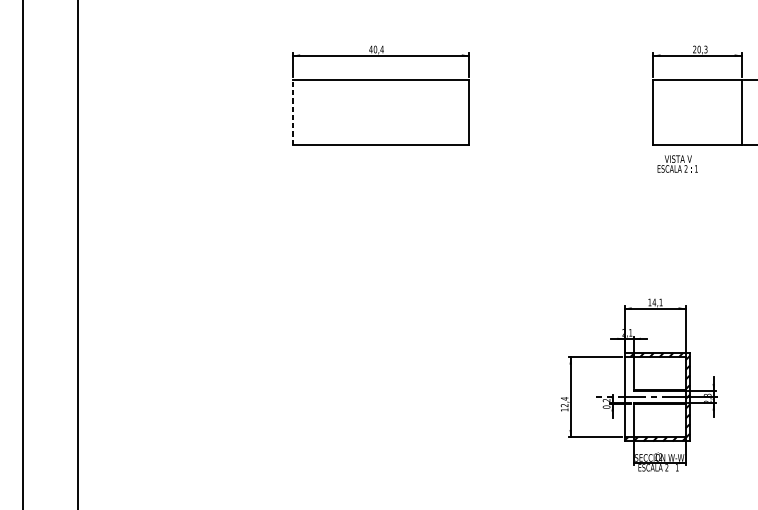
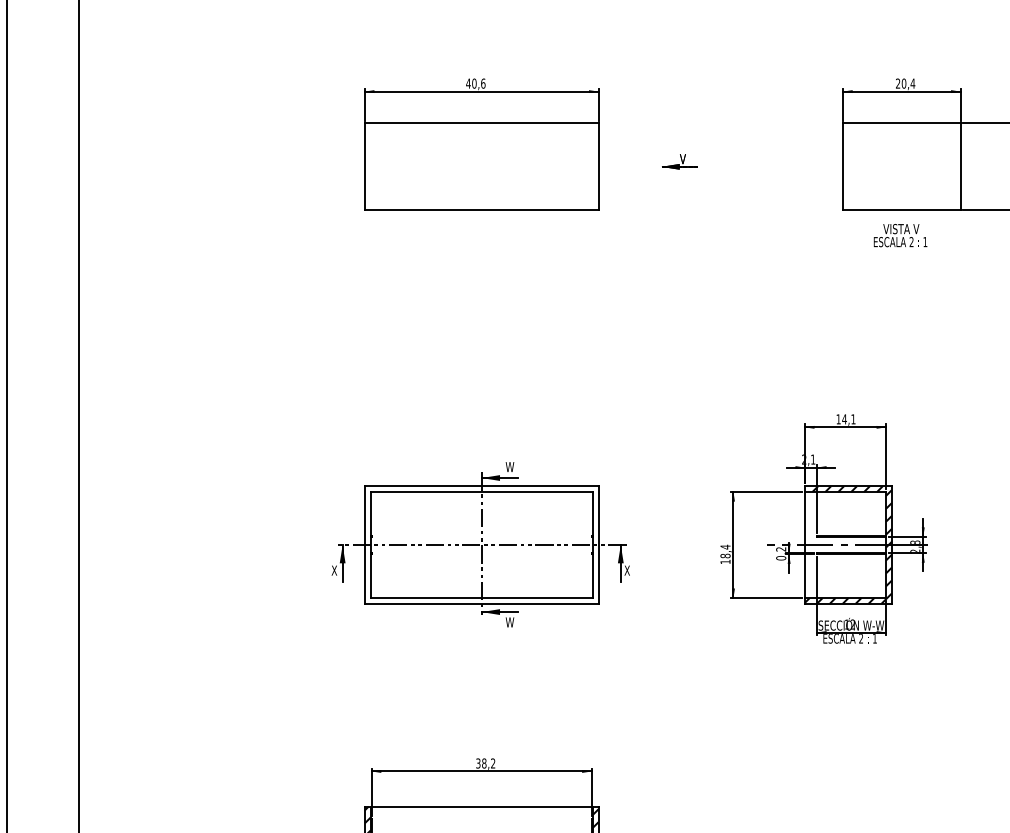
text: (381, 49) -> (482, 83), 40,4 -> 40,6
text: (705, 49) -> (912, 83), 20,3 -> 20,4
part: (530, 108) -> (679, 161), added
line: (292, 111) -> (364, 166), dashed -> solid
text: (677, 163) -> (900, 235), moved
part: (380, 396) -> (480, 544), added
text: (564, 405) -> (725, 555), 12,4 -> 18,4

